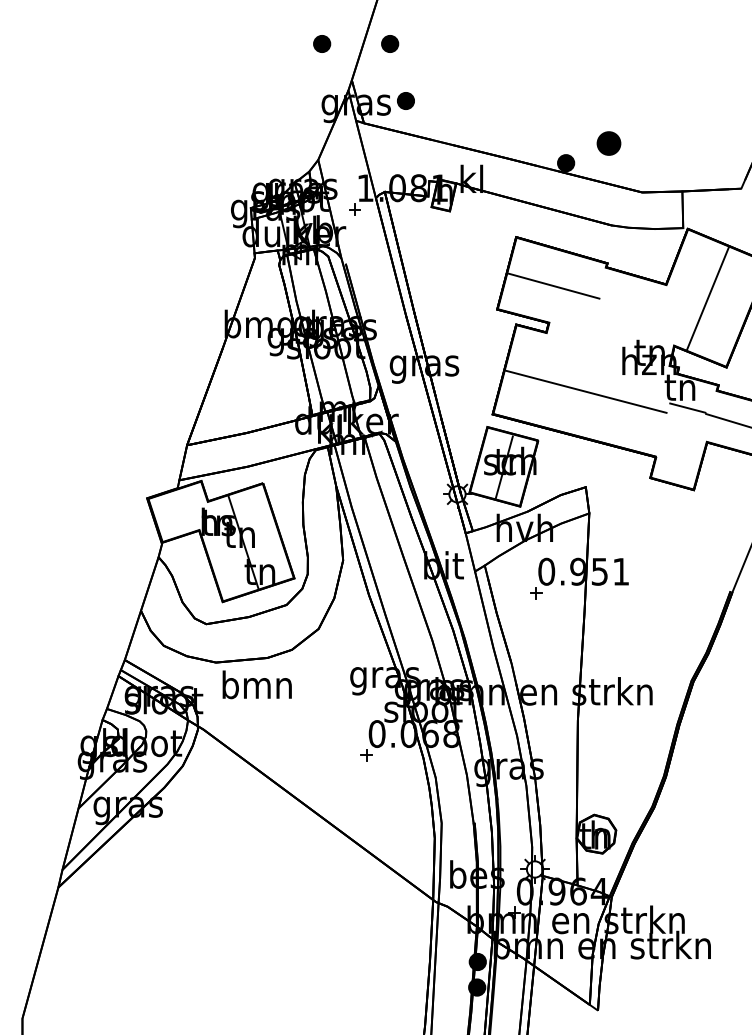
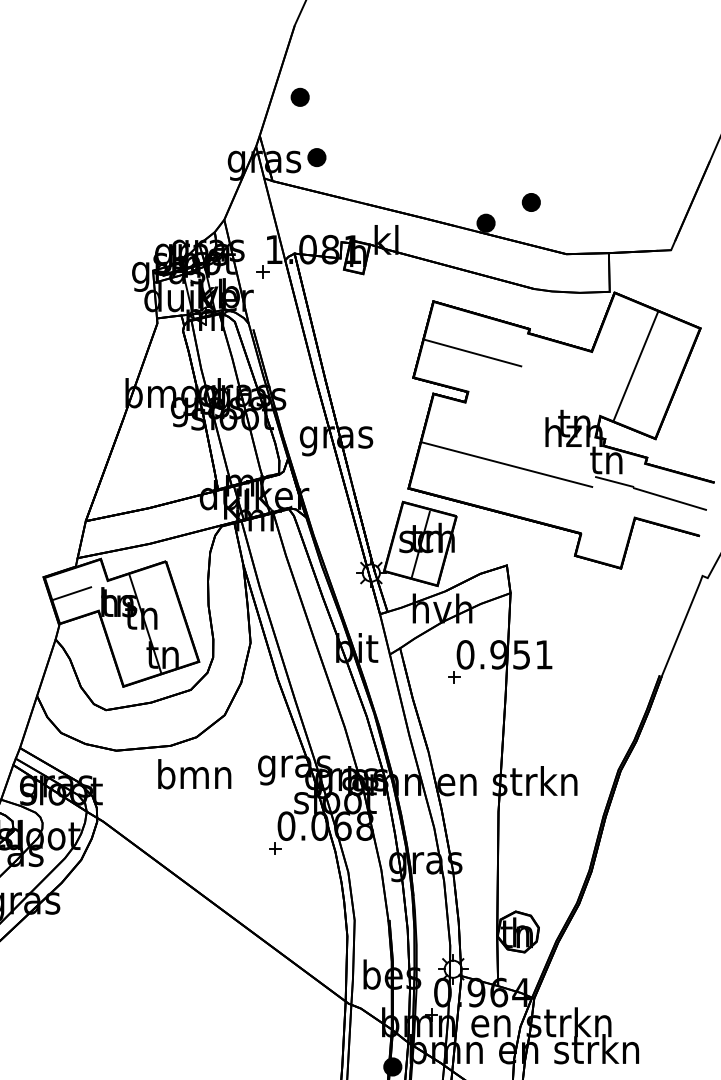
part: (322, 43) -> (228, 96), removed
part: (608, 143) -> (530, 202), size x0.71
line: (173, 513) -> (71, 593), added
text: (256, 684) -> (193, 773), moved

